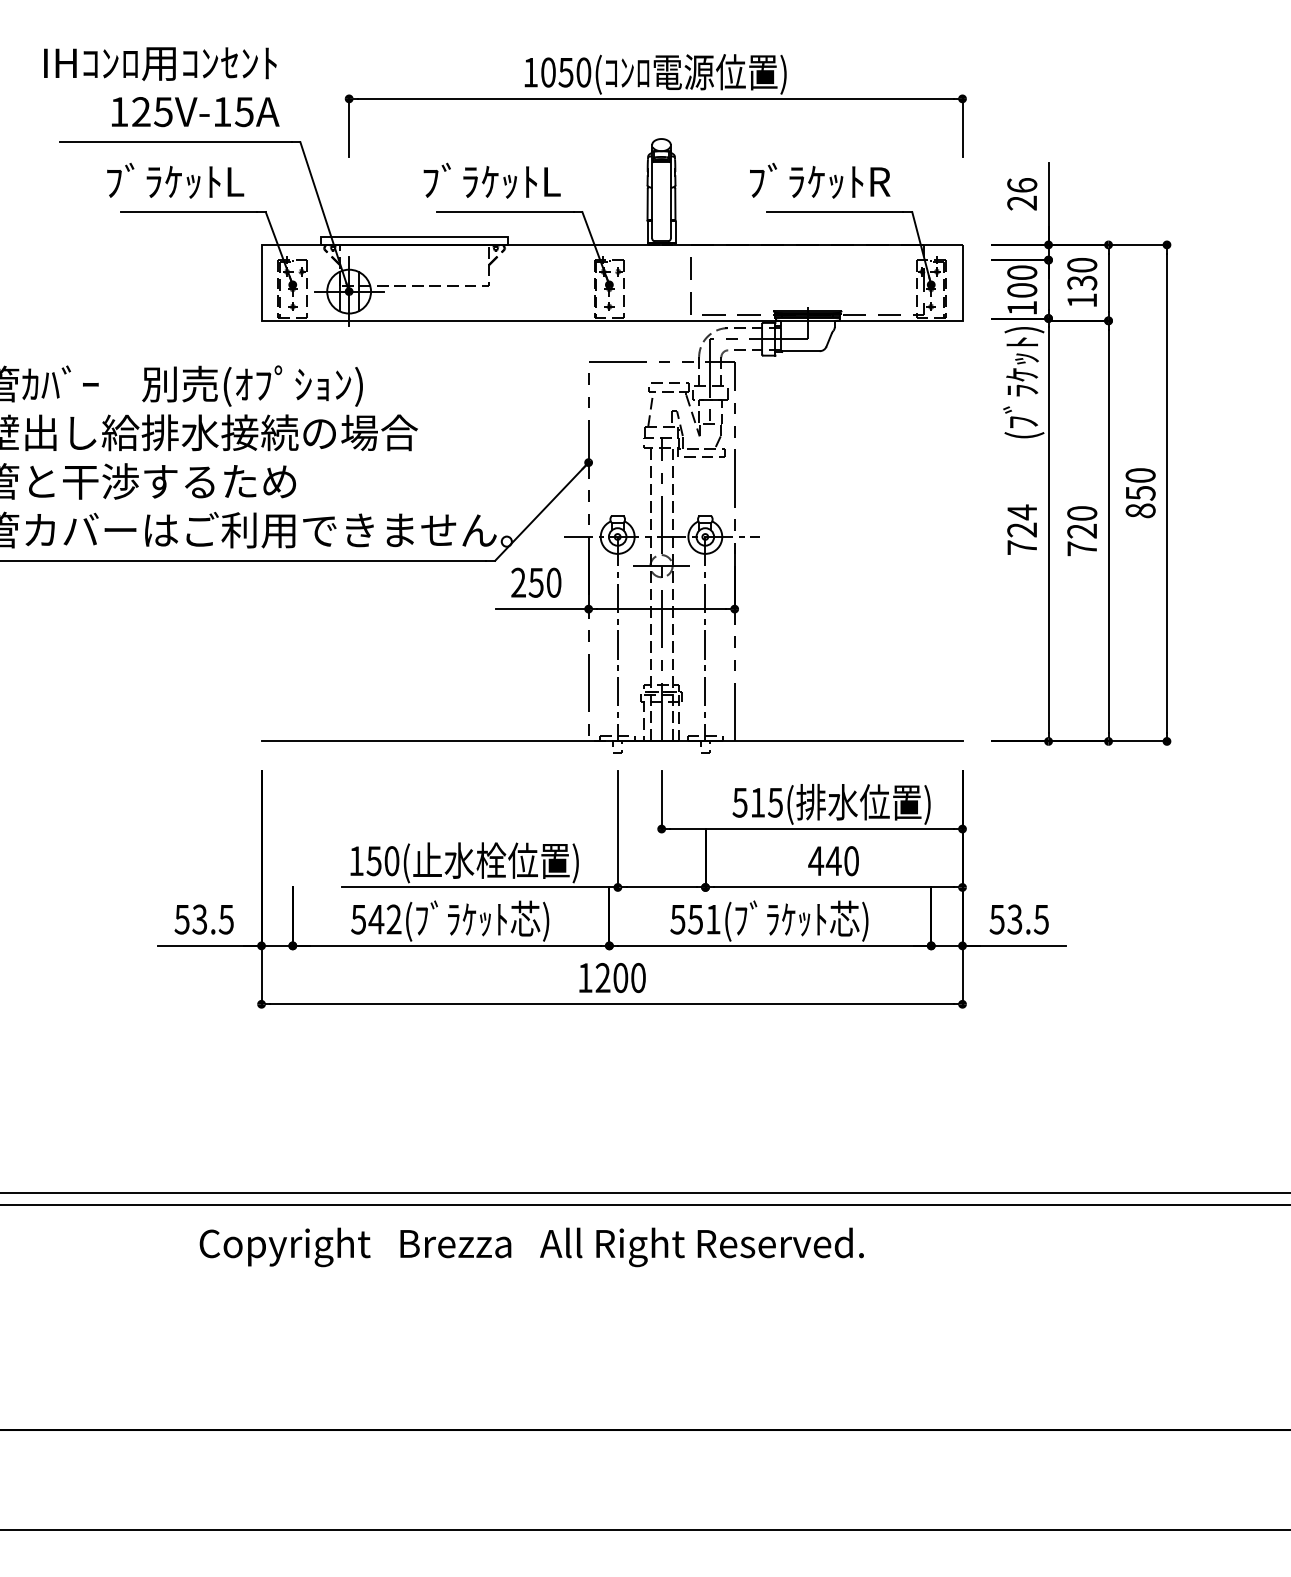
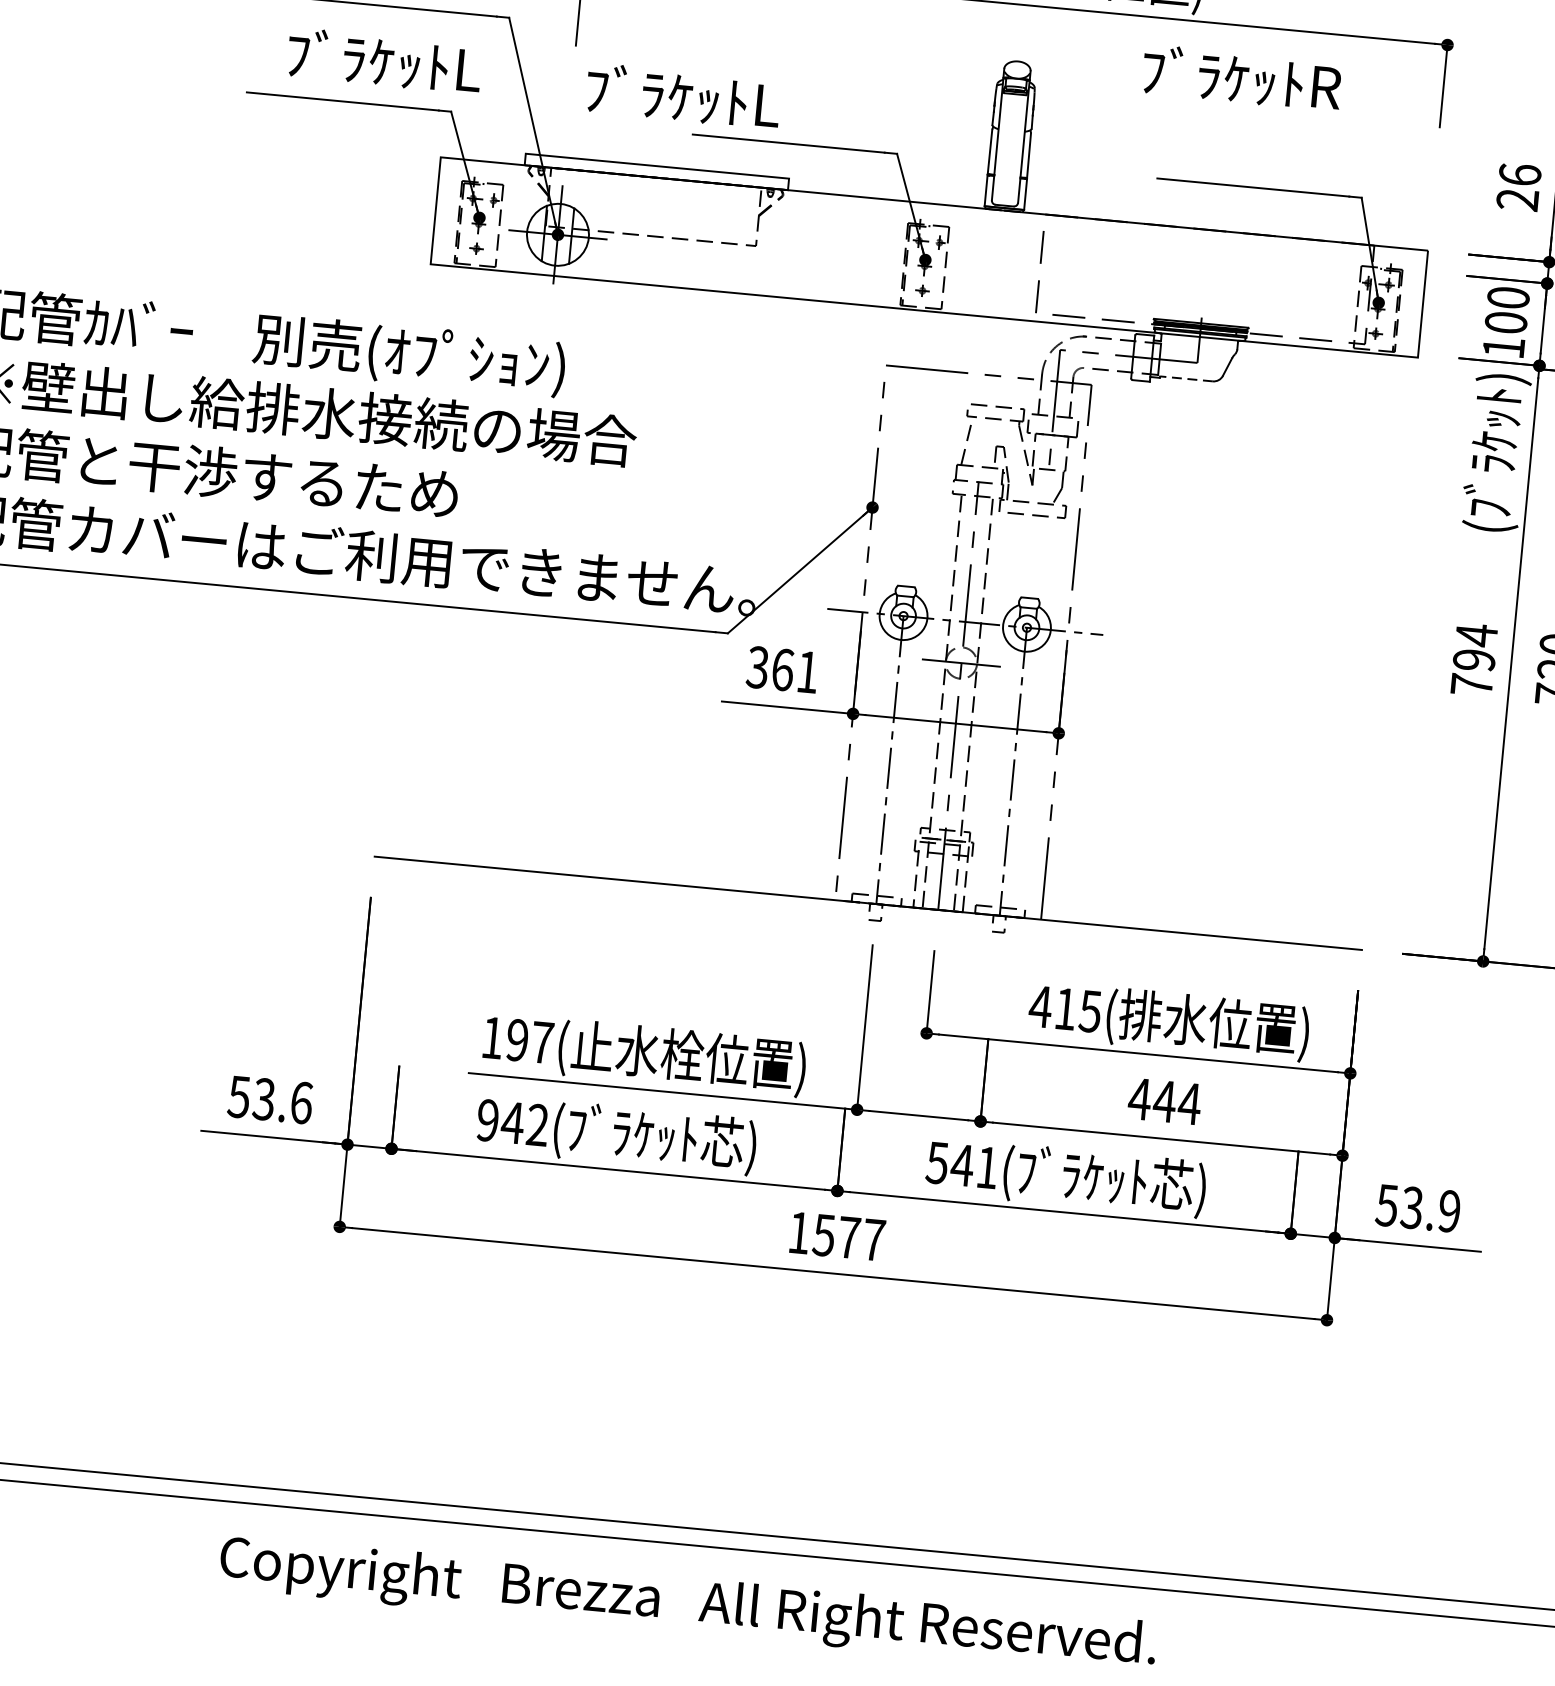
text: (175, 180) -> (384, 60), moved
text: (491, 180) -> (682, 95), moved
text: (820, 180) -> (1242, 77), moved
line: (801, 351) -> (1187, 379), solid -> dashed
text: (1022, 529) -> (1474, 659), 724 -> 794
text: (536, 582) -> (783, 669), 250 -> 361
text: (740, 802) -> (1041, 1006), 515( -> 415(
text: (382, 861) -> (529, 1041), 150( -> 197(
text: (851, 861) -> (1189, 1104), 440 -> 444
text: (225, 919) -> (300, 1102), 53.5 -> 53.6
text: (358, 919) -> (487, 1120), 542( -> 942(
text: (695, 919) -> (962, 1165), 551( -> 541(
text: (1040, 919) -> (1448, 1211), 53.5 -> 53.9
text: (620, 977) -> (848, 1236), 1200 -> 1577

